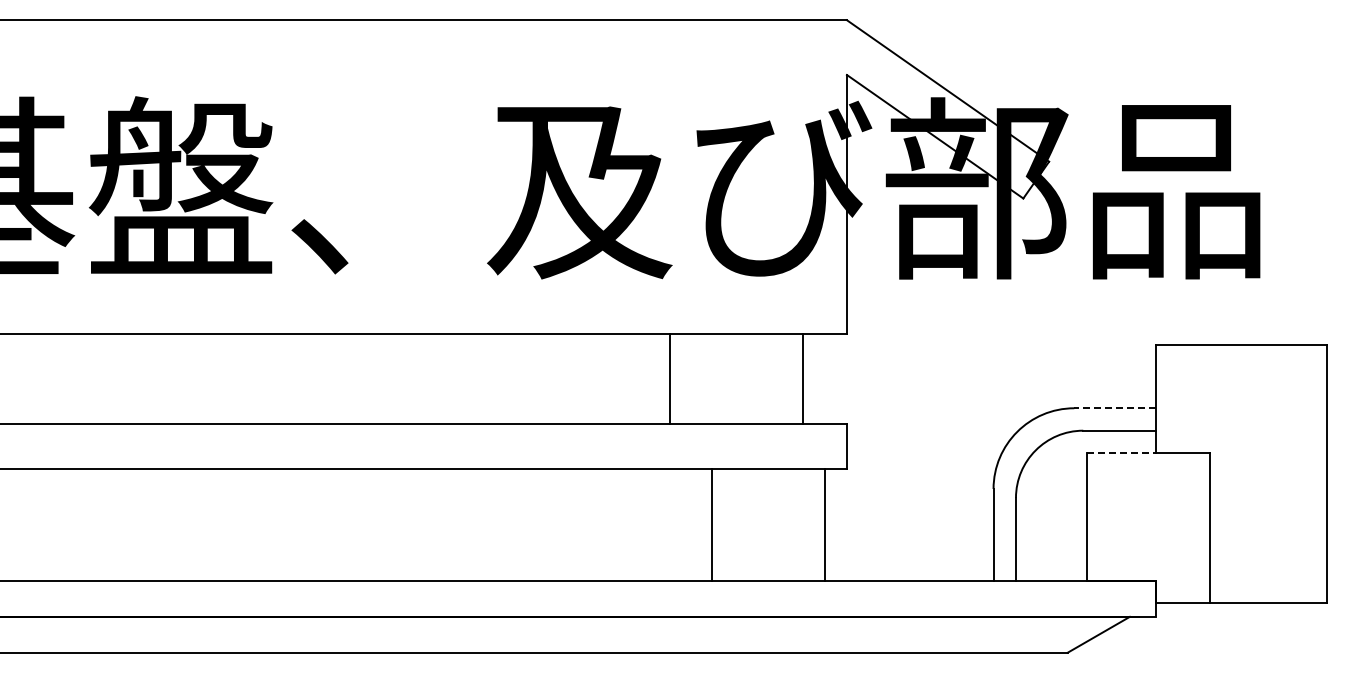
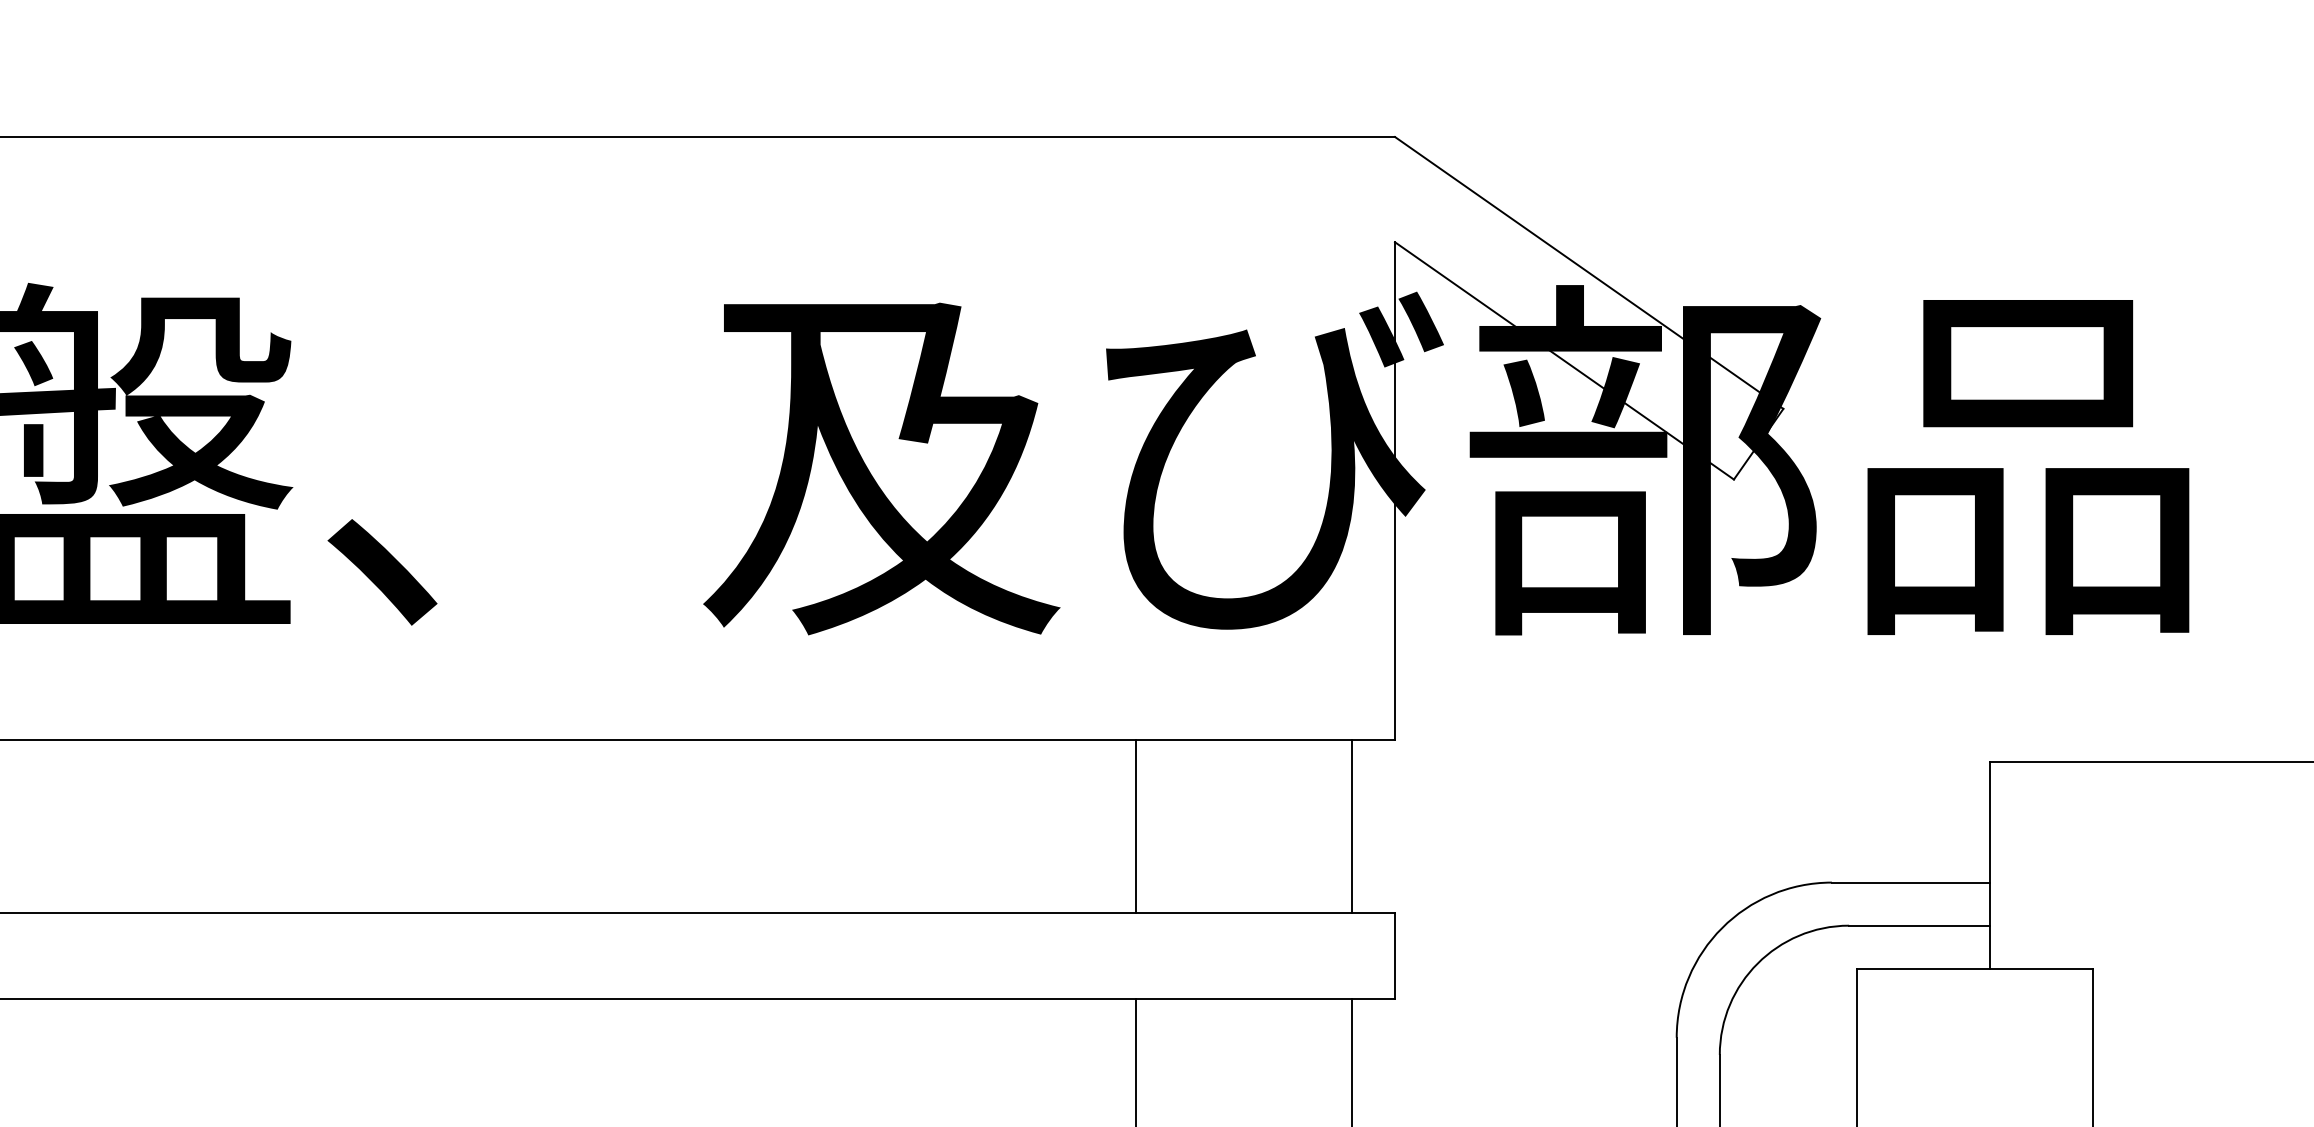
line: (670, 378) -> (1136, 825), moved
line: (802, 378) -> (1351, 825), moved
line: (1114, 408) -> (1909, 883), dashed -> solid
line: (1121, 453) -> (1922, 969), dashed -> solid

